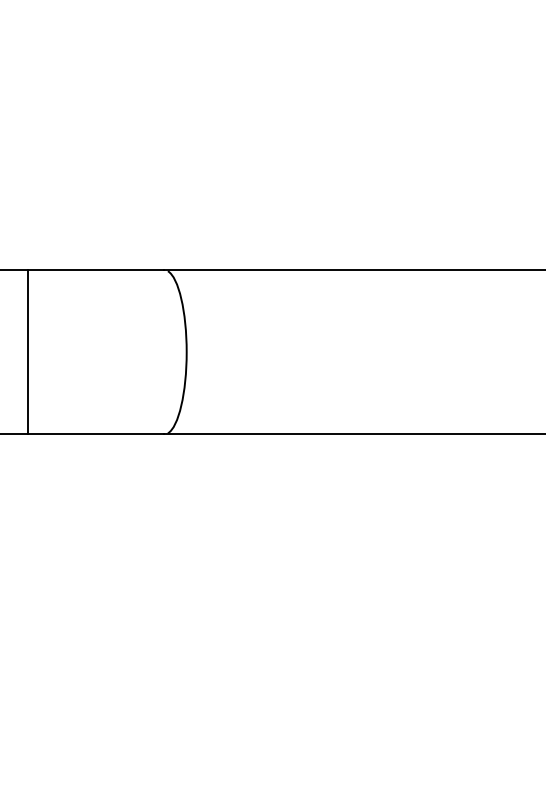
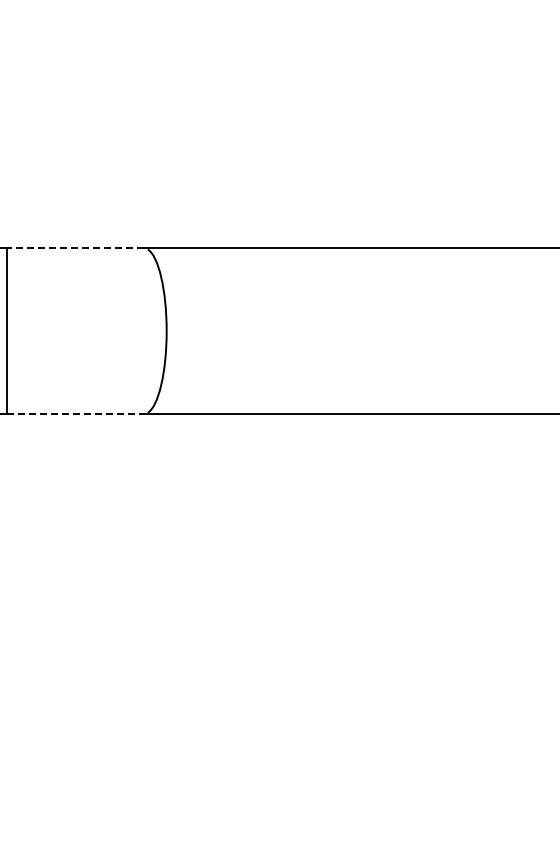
line: (96, 270) -> (75, 248), solid -> dashed
line: (96, 434) -> (75, 413), solid -> dashed

